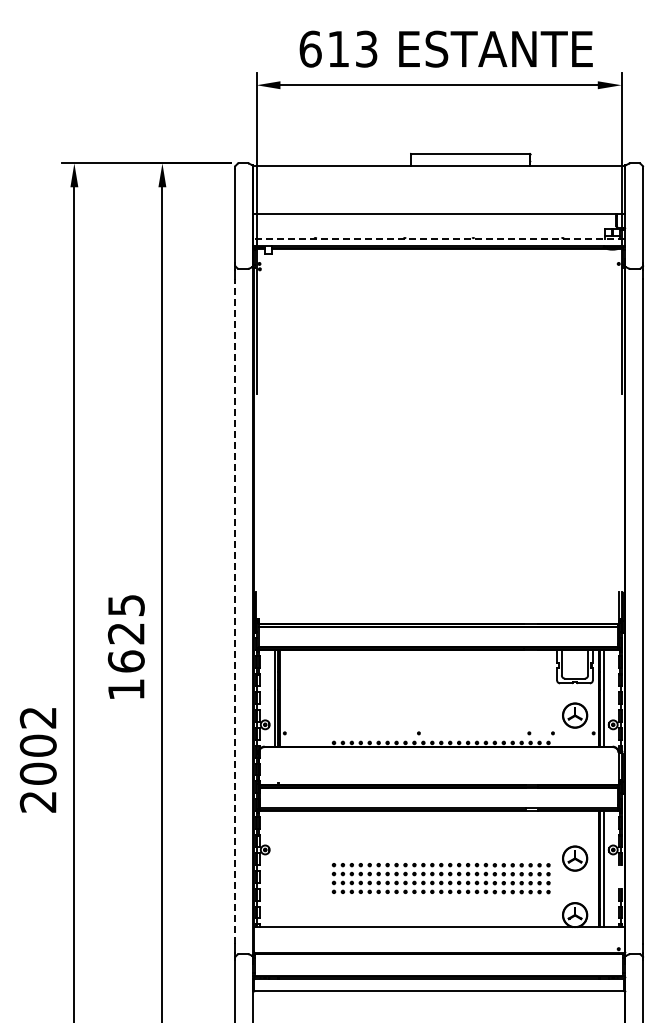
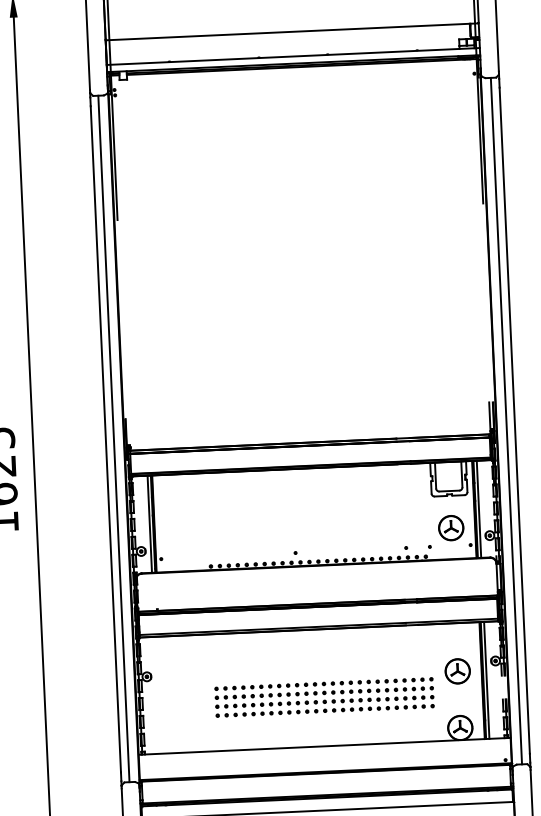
line: (438, 238) -> (292, 56), dashed -> solid
line: (235, 611) -> (106, 439), dashed -> solid
line: (243, 611) -> (114, 438), added
line: (634, 611) -> (506, 421), added

